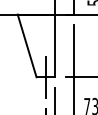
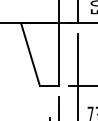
line: (46, 76) -> (49, 85), removed

